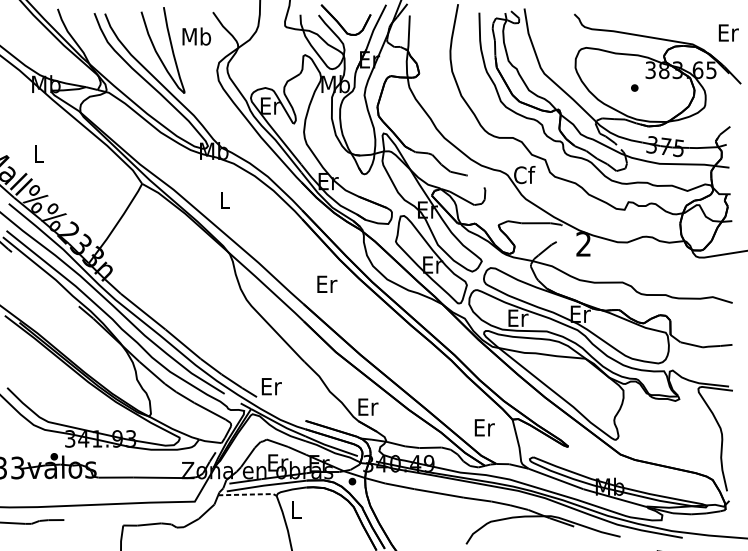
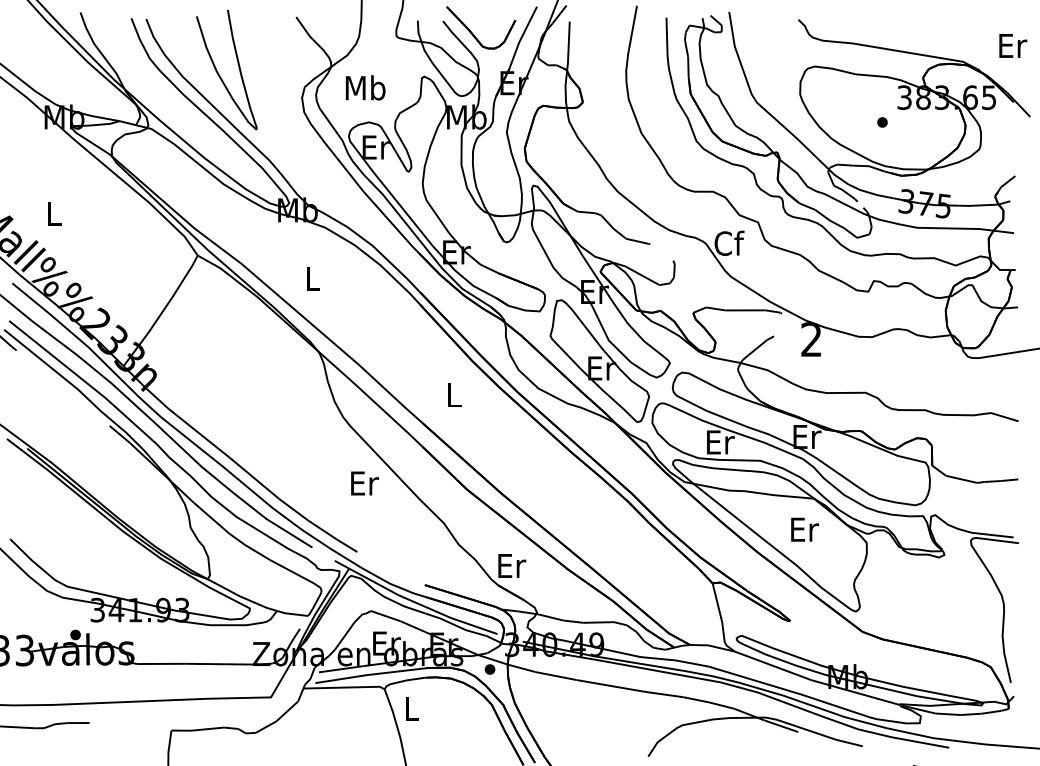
text: (196, 36) -> (365, 87), moved
text: (327, 284) -> (455, 395), Er -> L
text: (271, 386) -> (364, 483), moved
text: (484, 427) -> (804, 529), moved
line: (248, 494) -> (345, 687), dashed -> solid

